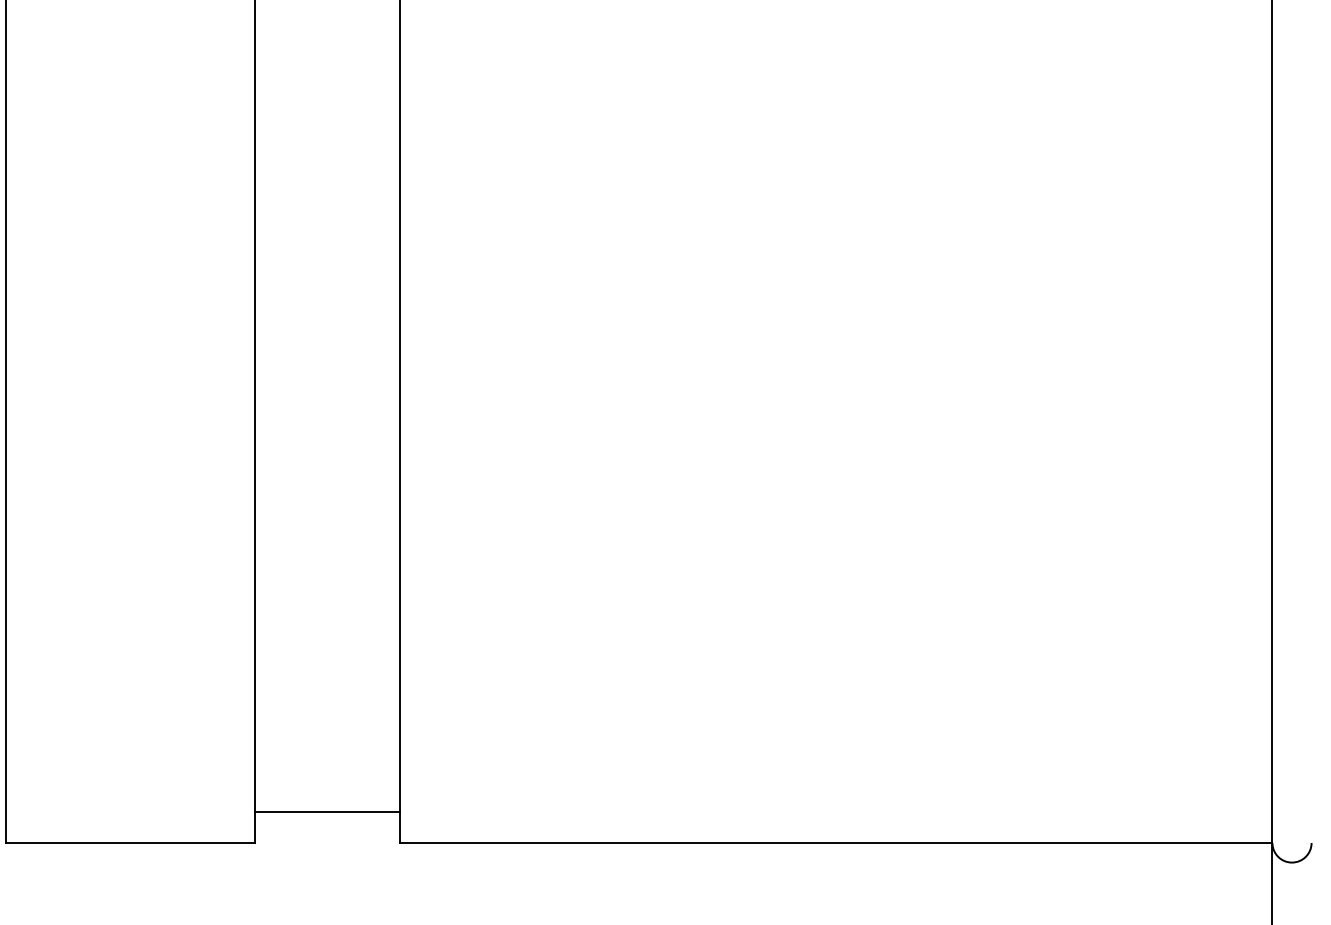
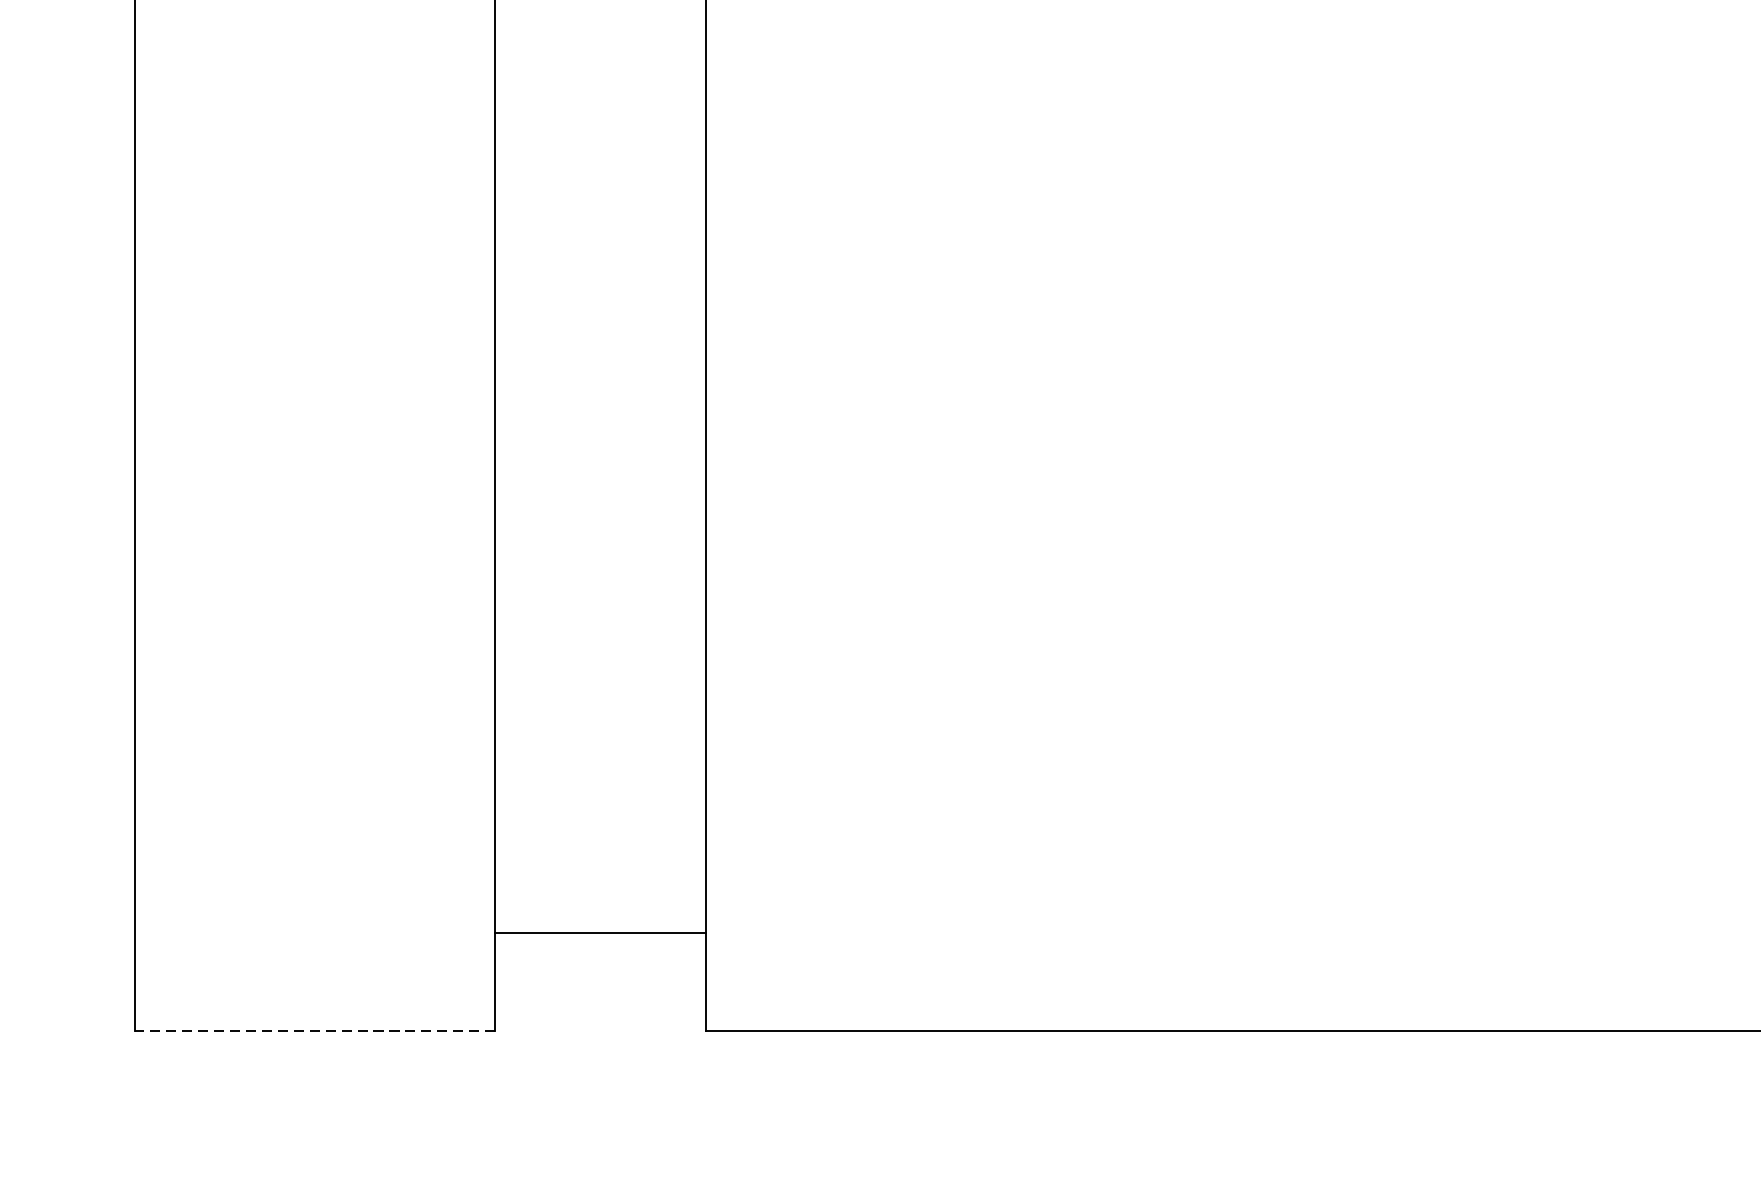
line: (327, 812) -> (600, 933), moved
line: (129, 843) -> (313, 1031), solid -> dashed

